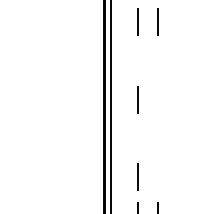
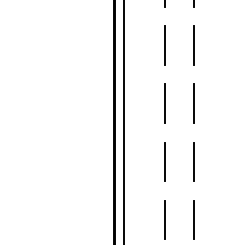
line: (137, 60) -> (163, 45), added
line: (157, 60) -> (193, 45), added
line: (157, 99) -> (193, 103), added
line: (138, 138) -> (165, 161), added
line: (157, 138) -> (193, 161), added
line: (157, 177) -> (193, 220), added

